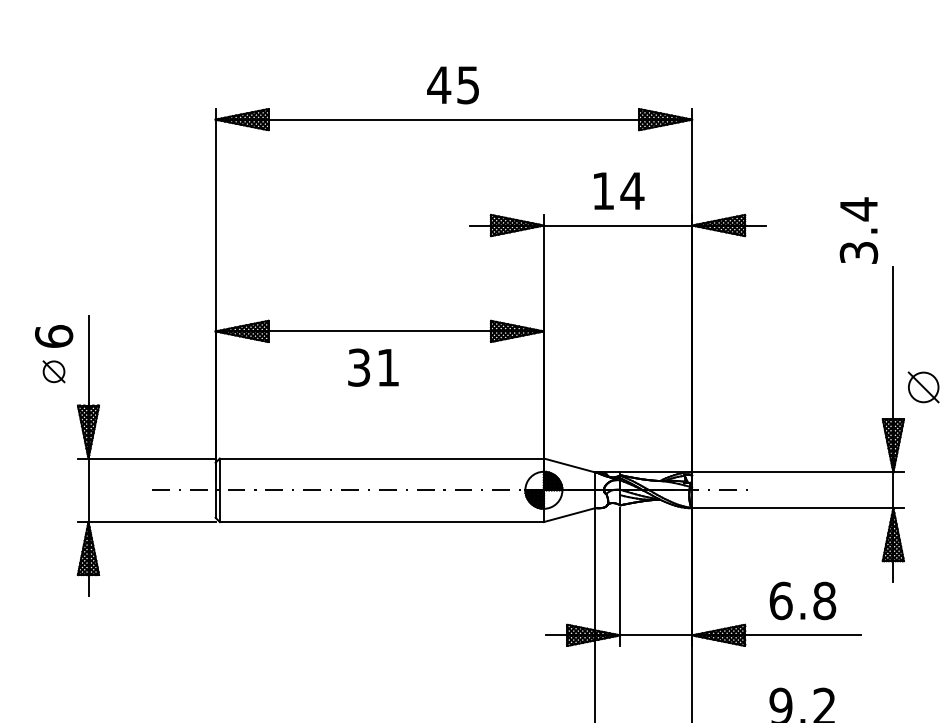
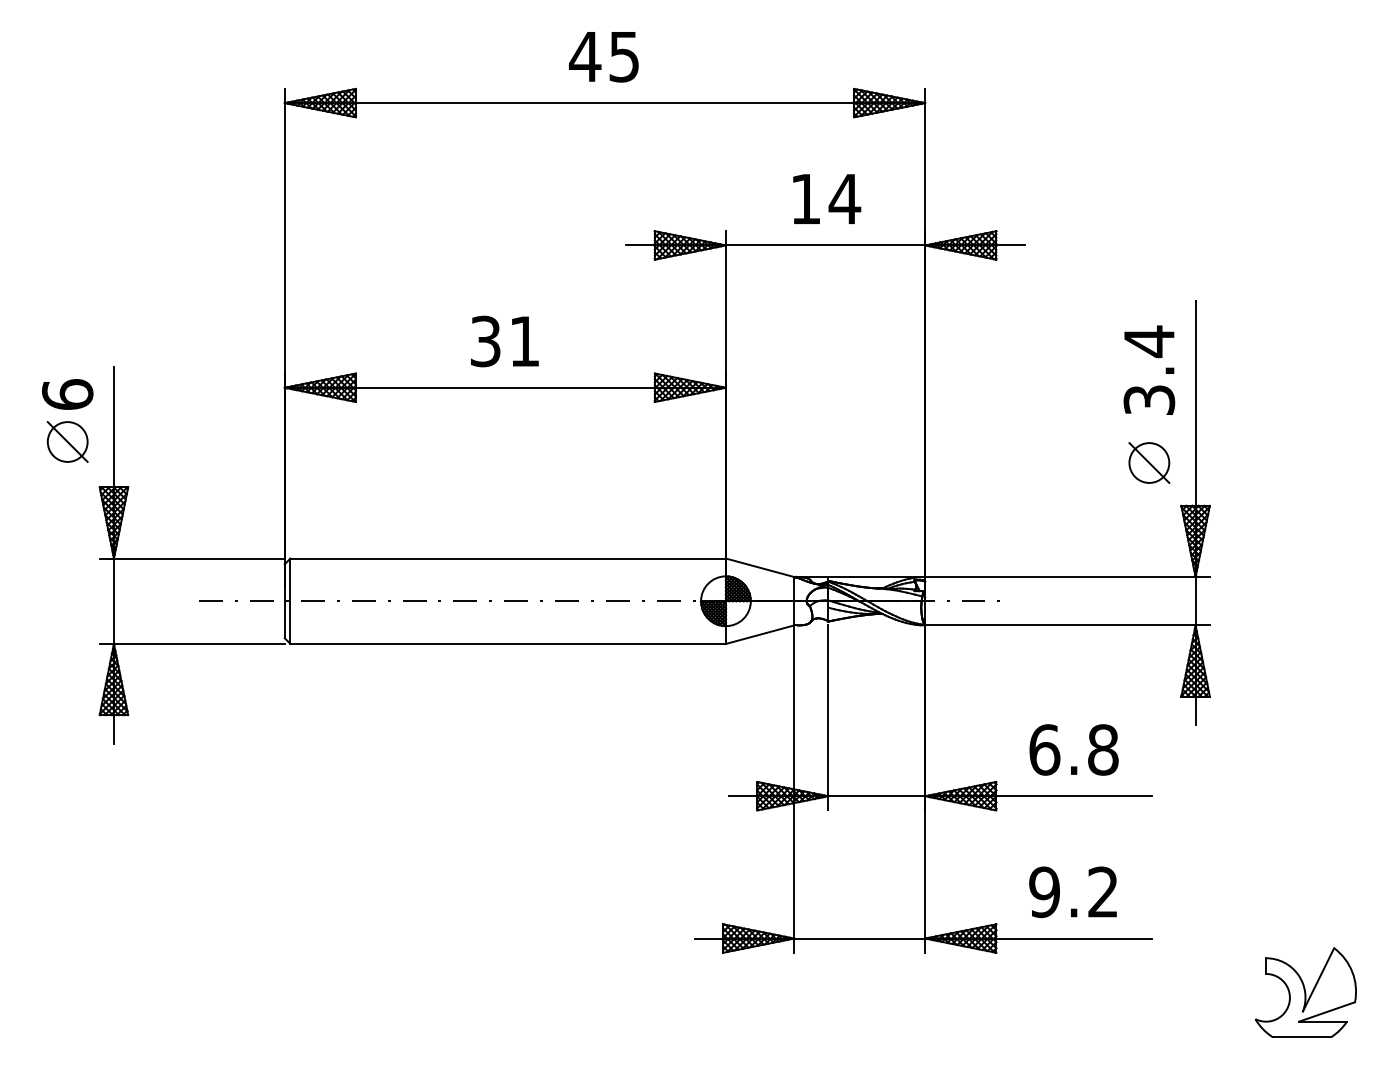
text: (859, 230) -> (1149, 369), moved
text: (373, 367) -> (504, 341), moved
part: (53, 371) -> (67, 441), size x1.43
part: (923, 387) -> (1149, 462), moved

